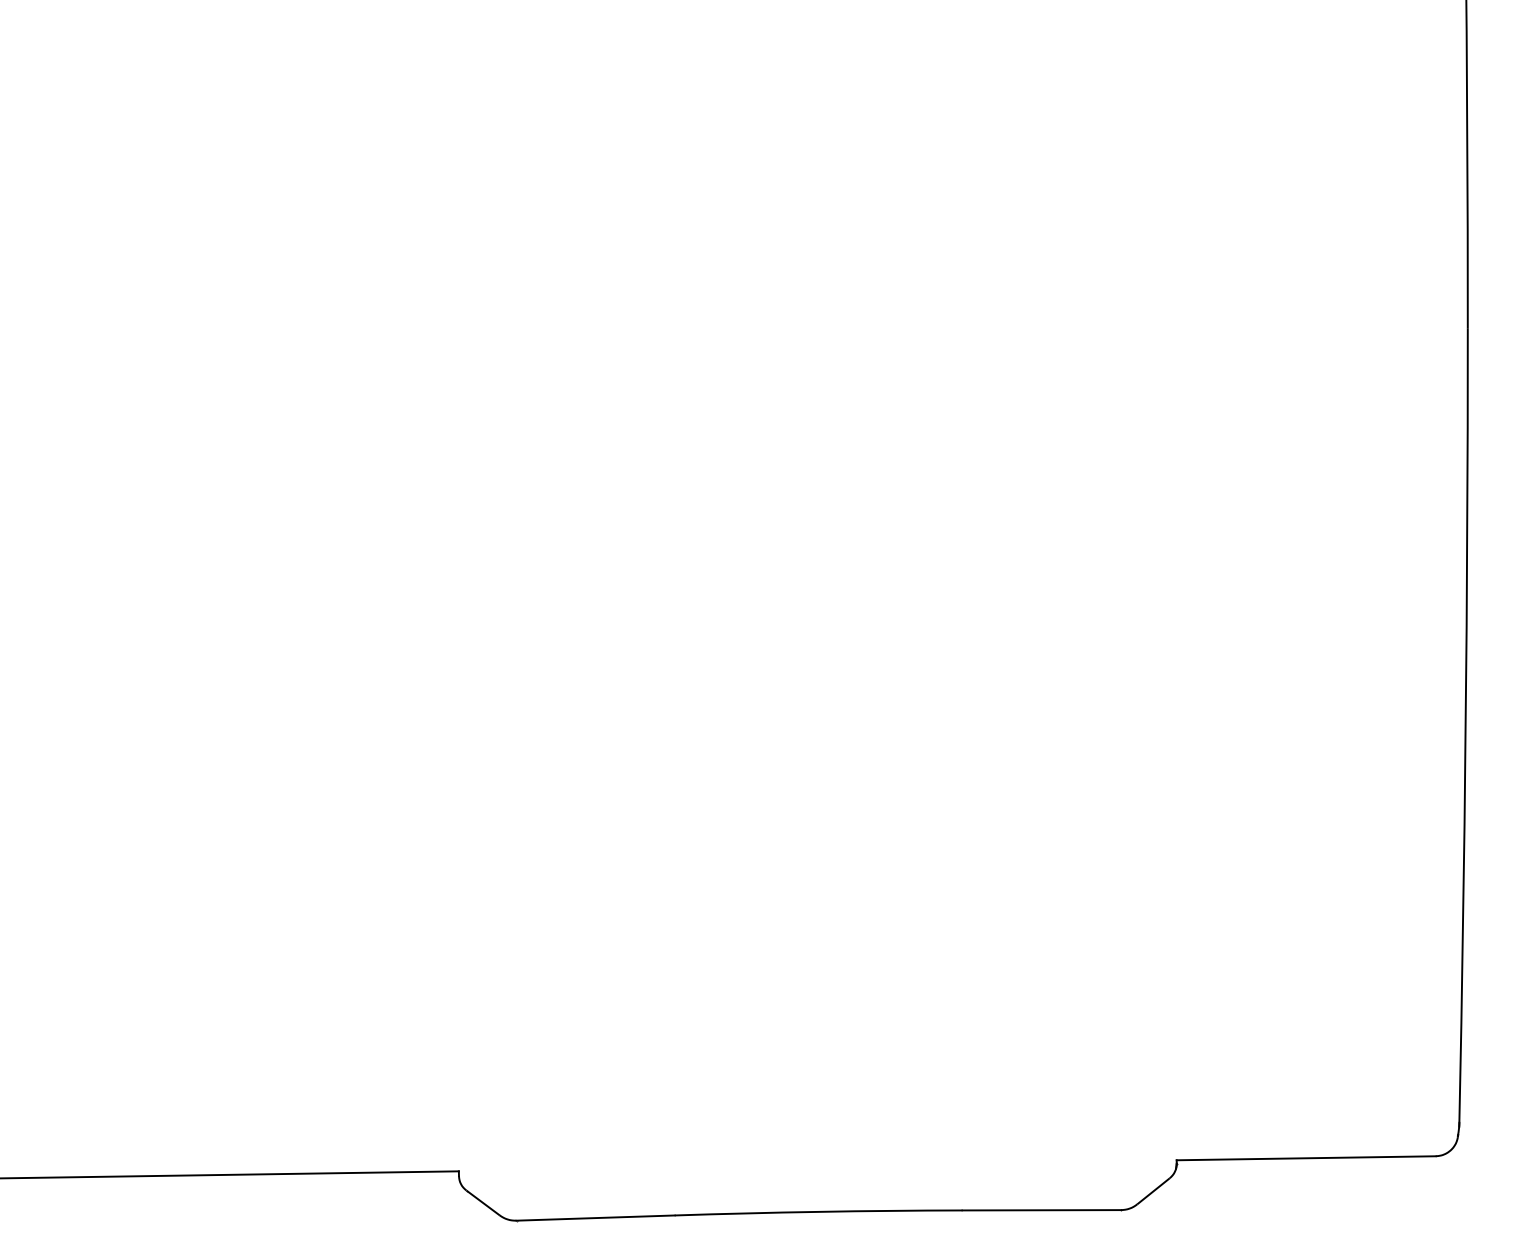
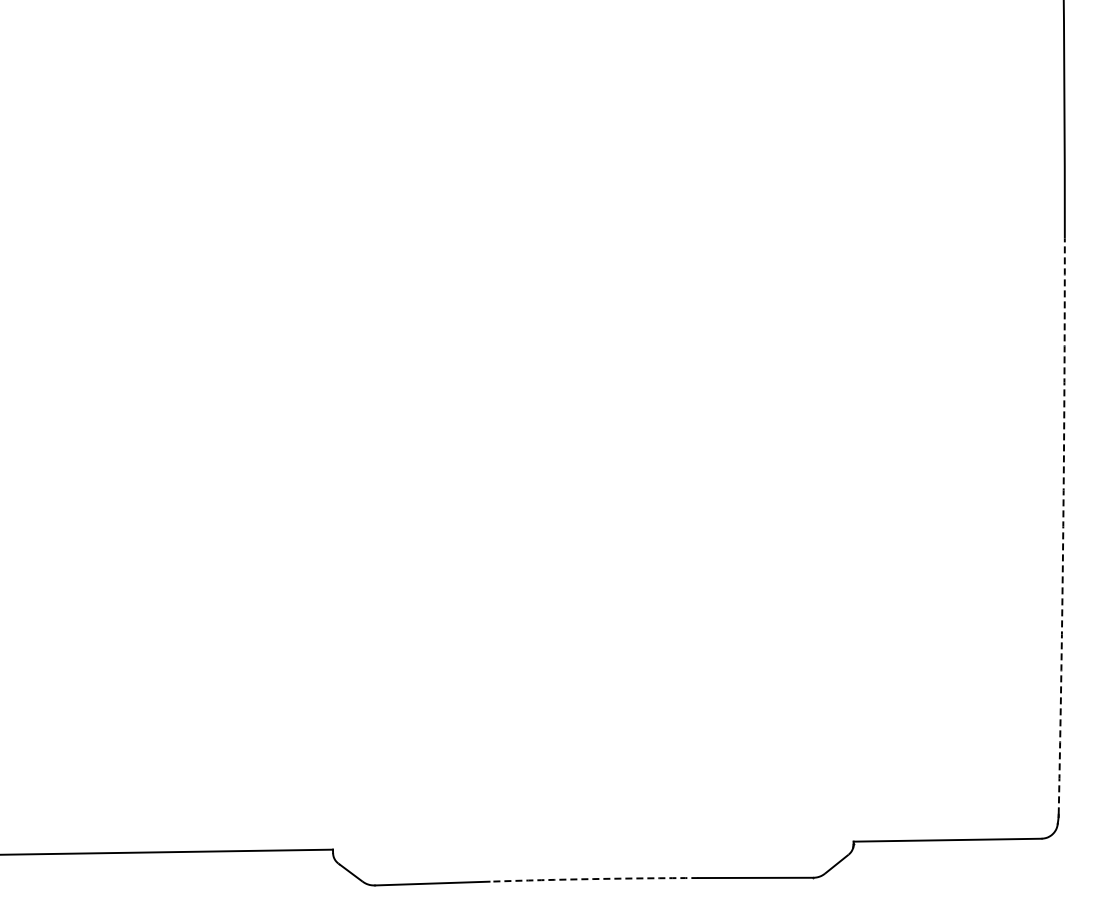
arc: (1465, 725) -> (1063, 526), solid -> dashed
arc: (818, 1212) -> (593, 879), solid -> dashed

